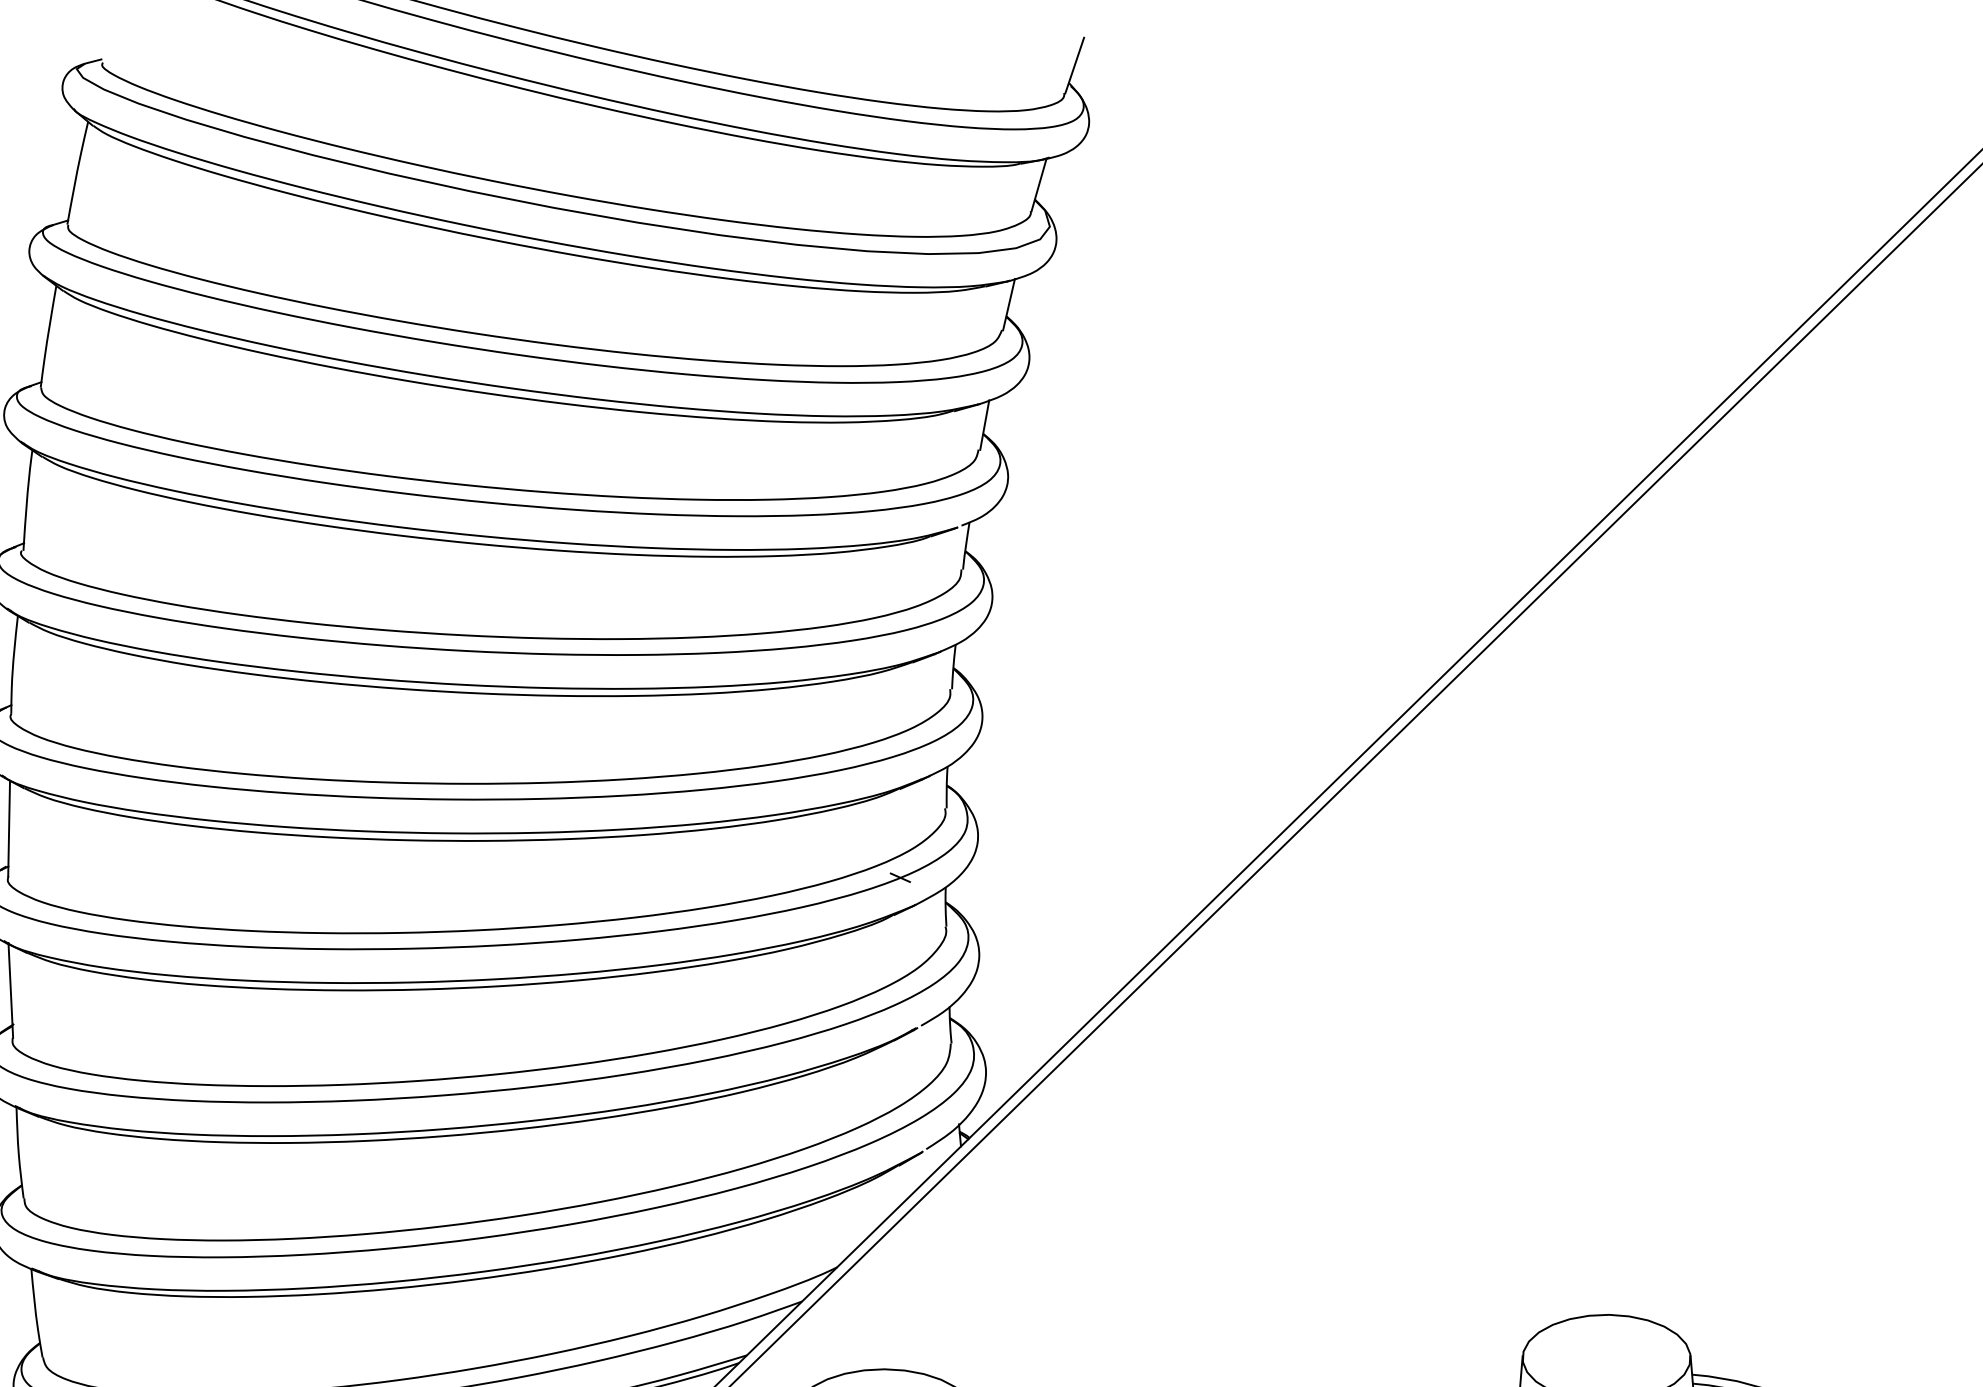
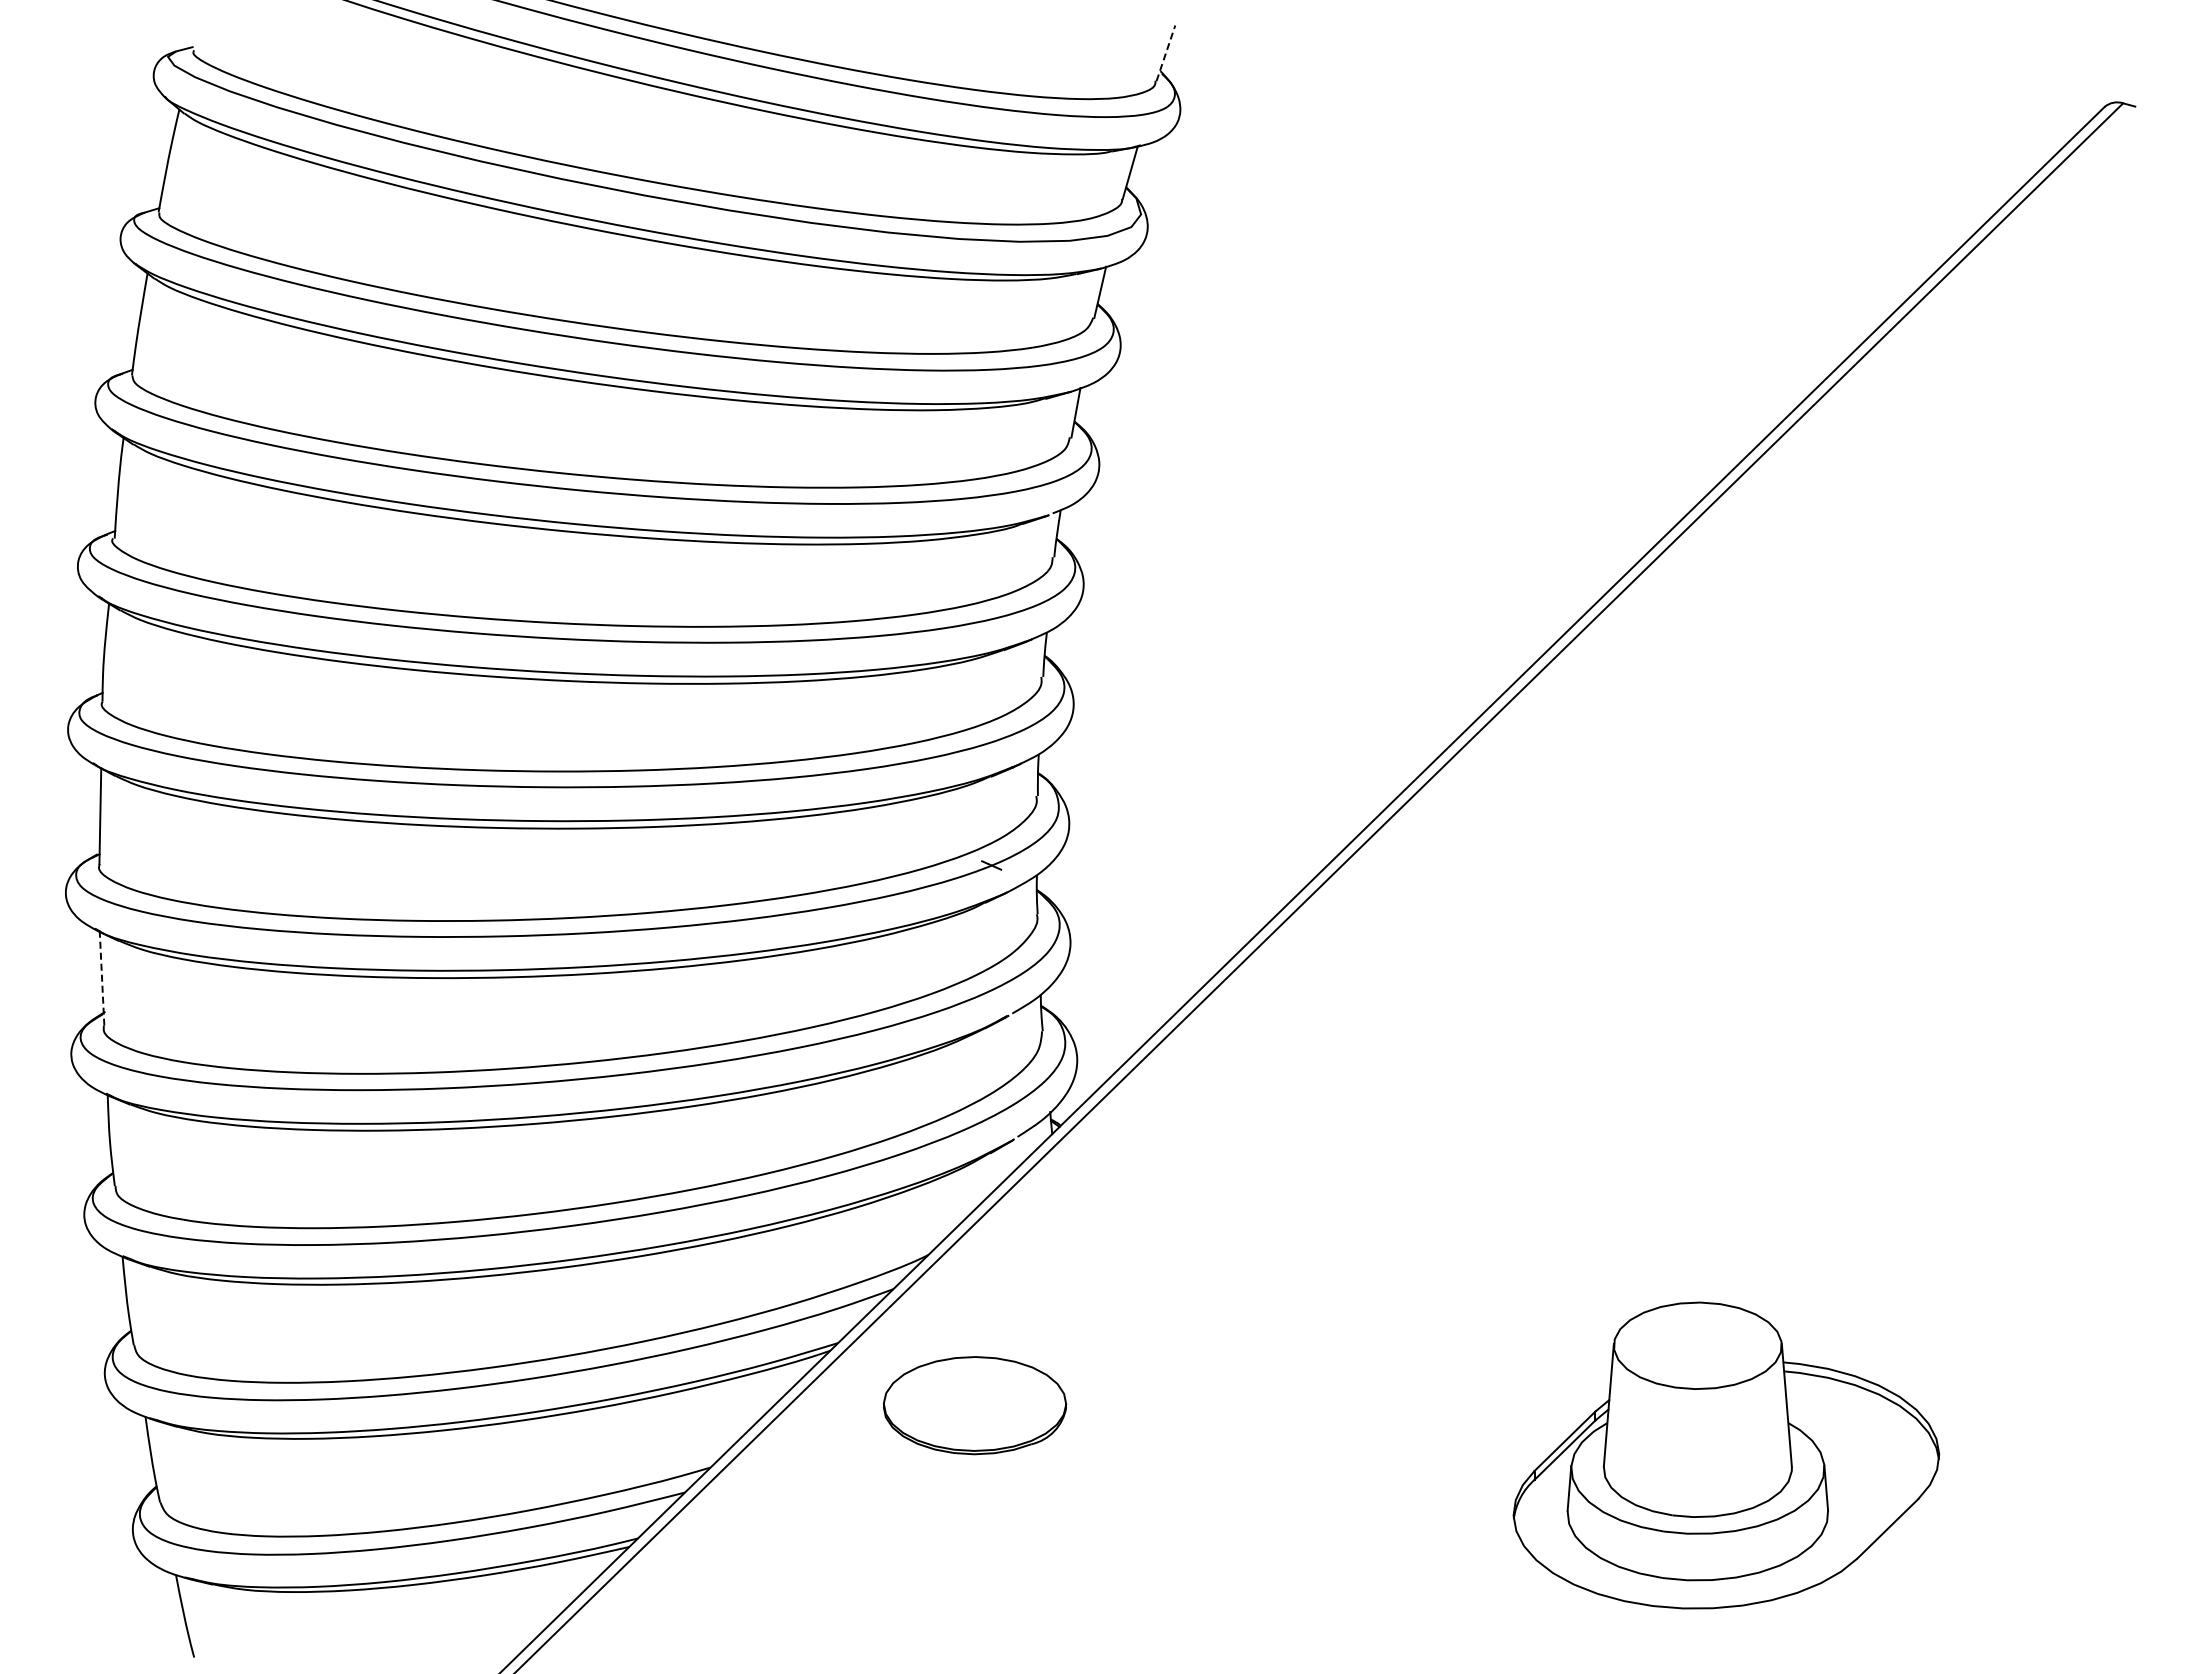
line: (1075, 64) -> (1166, 52), solid -> dashed
line: (11, 990) -> (102, 978), solid -> dashed

